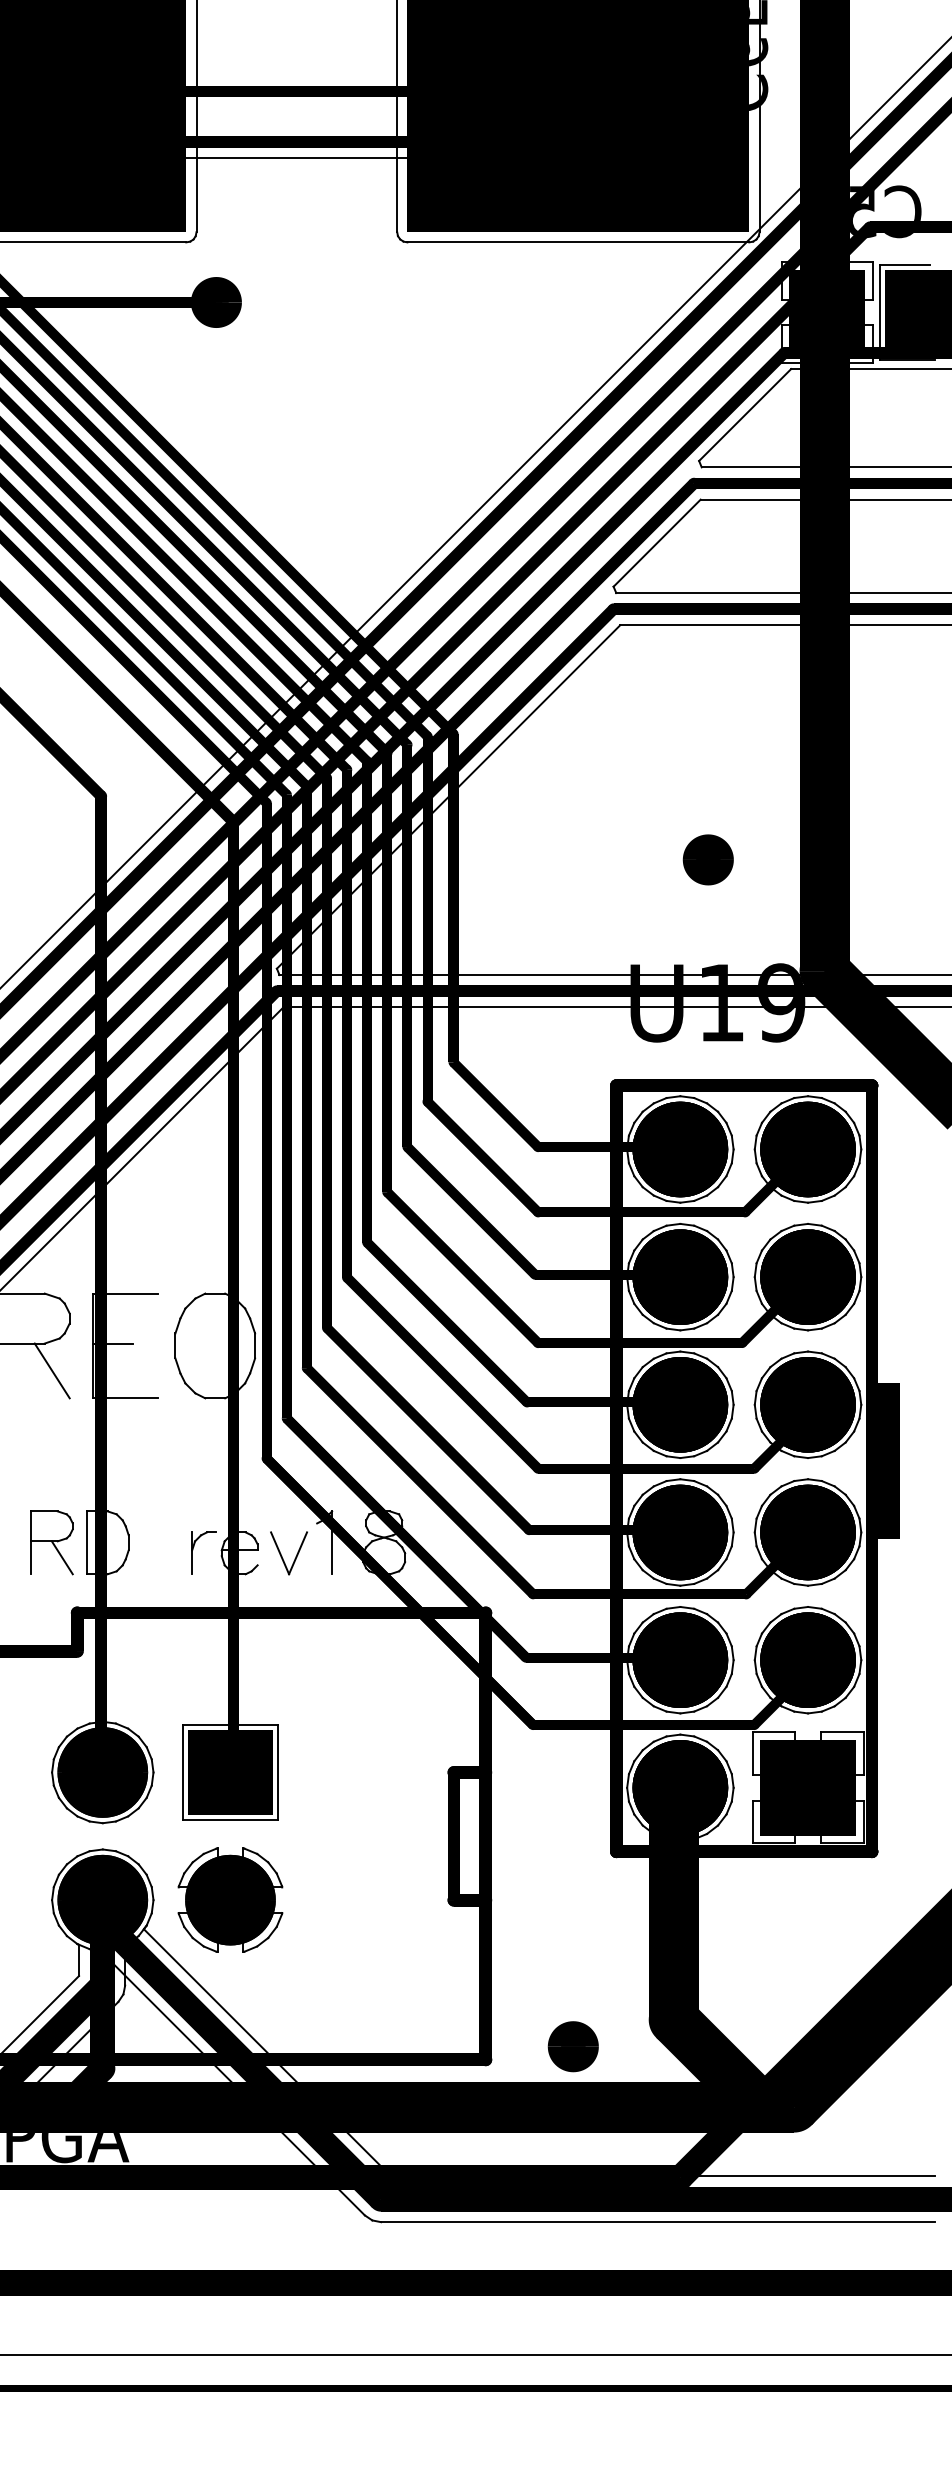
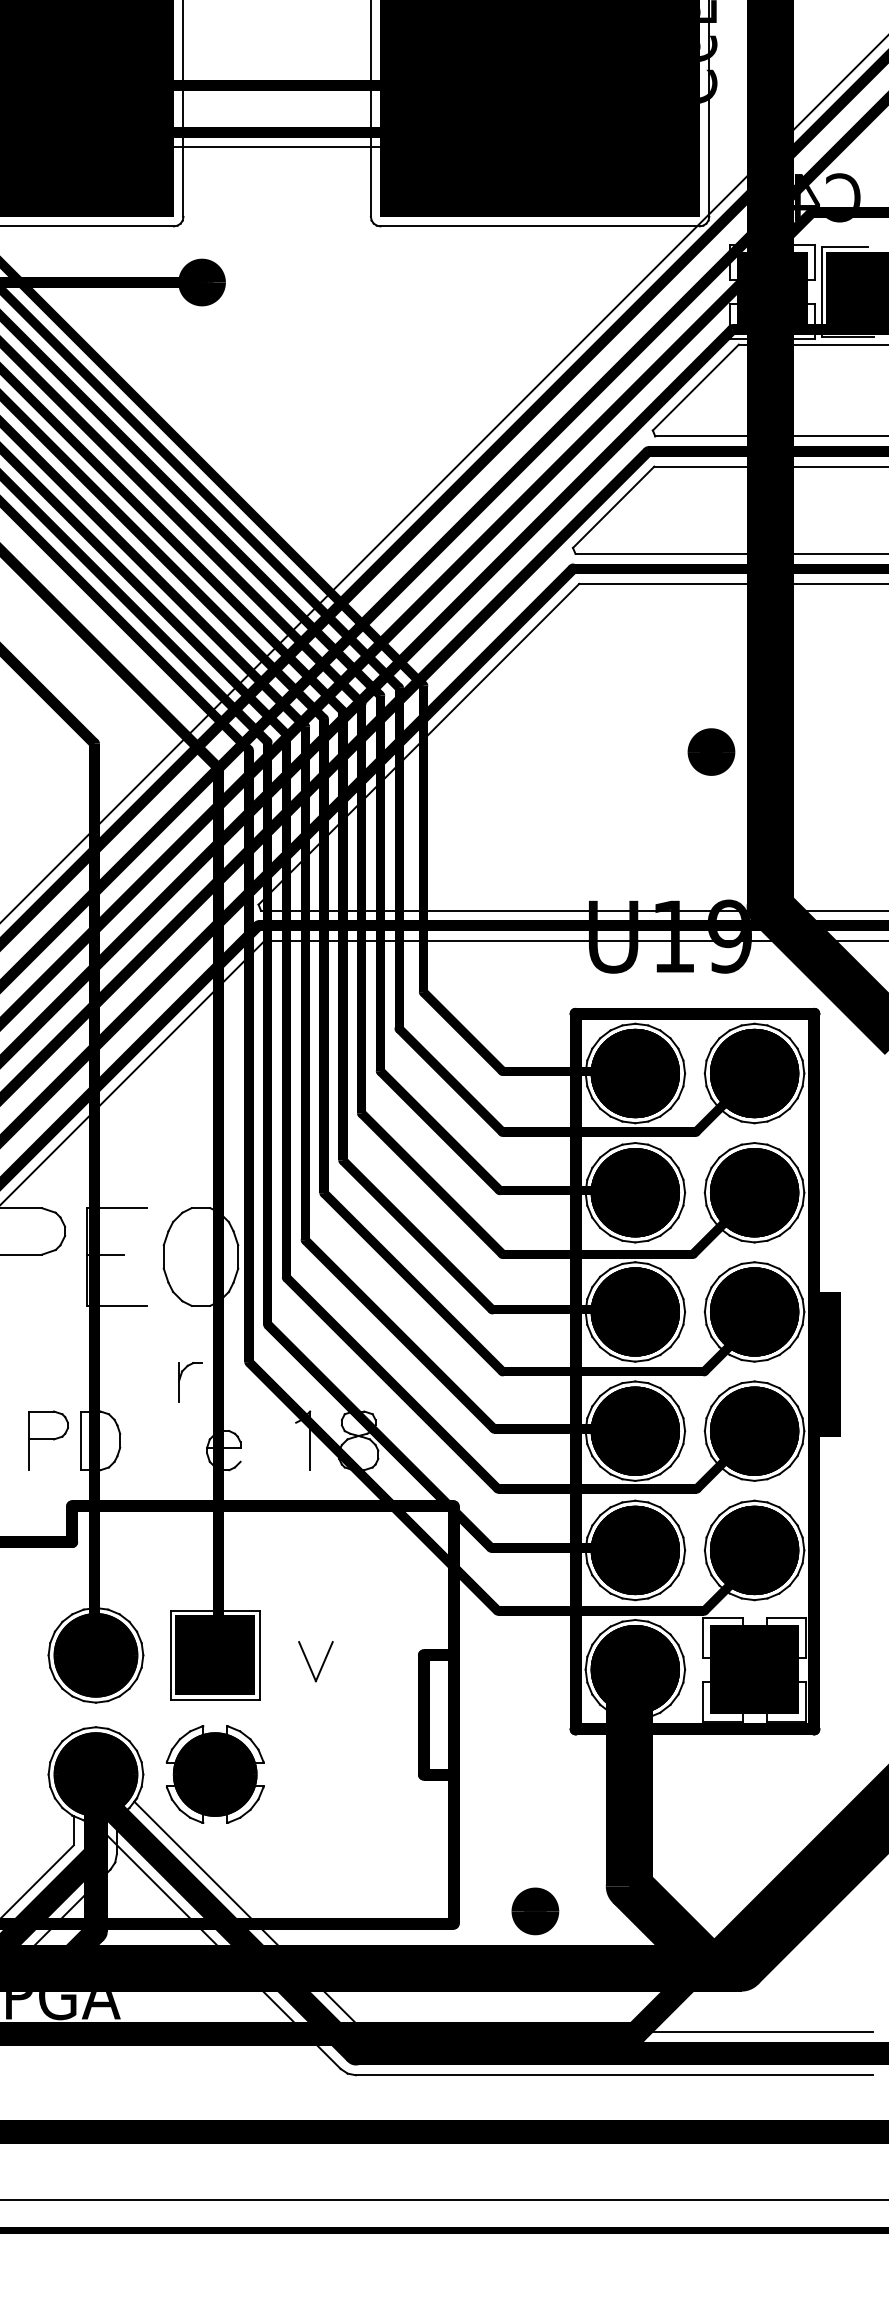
text: (863, 212) -> (806, 198), C58 -> C40
part: (708, 859) -> (711, 751), moved
line: (51, 1370) -> (48, 1279), removed
part: (193, 1551) -> (180, 1380), moved
part: (282, 1555) -> (309, 1663), moved
line: (61, 1557) -> (57, 1454), removed

